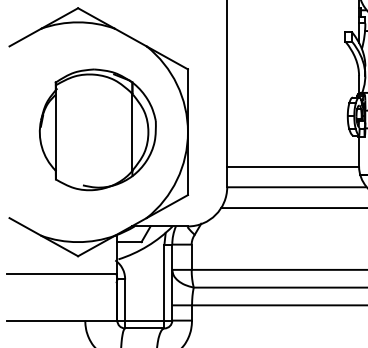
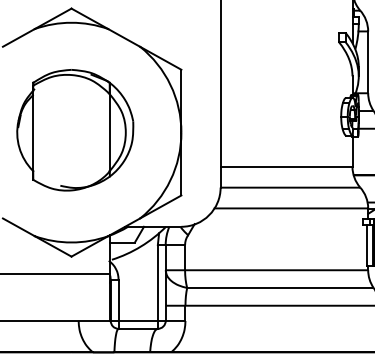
part: (98, 130) -> (75, 130), moved

